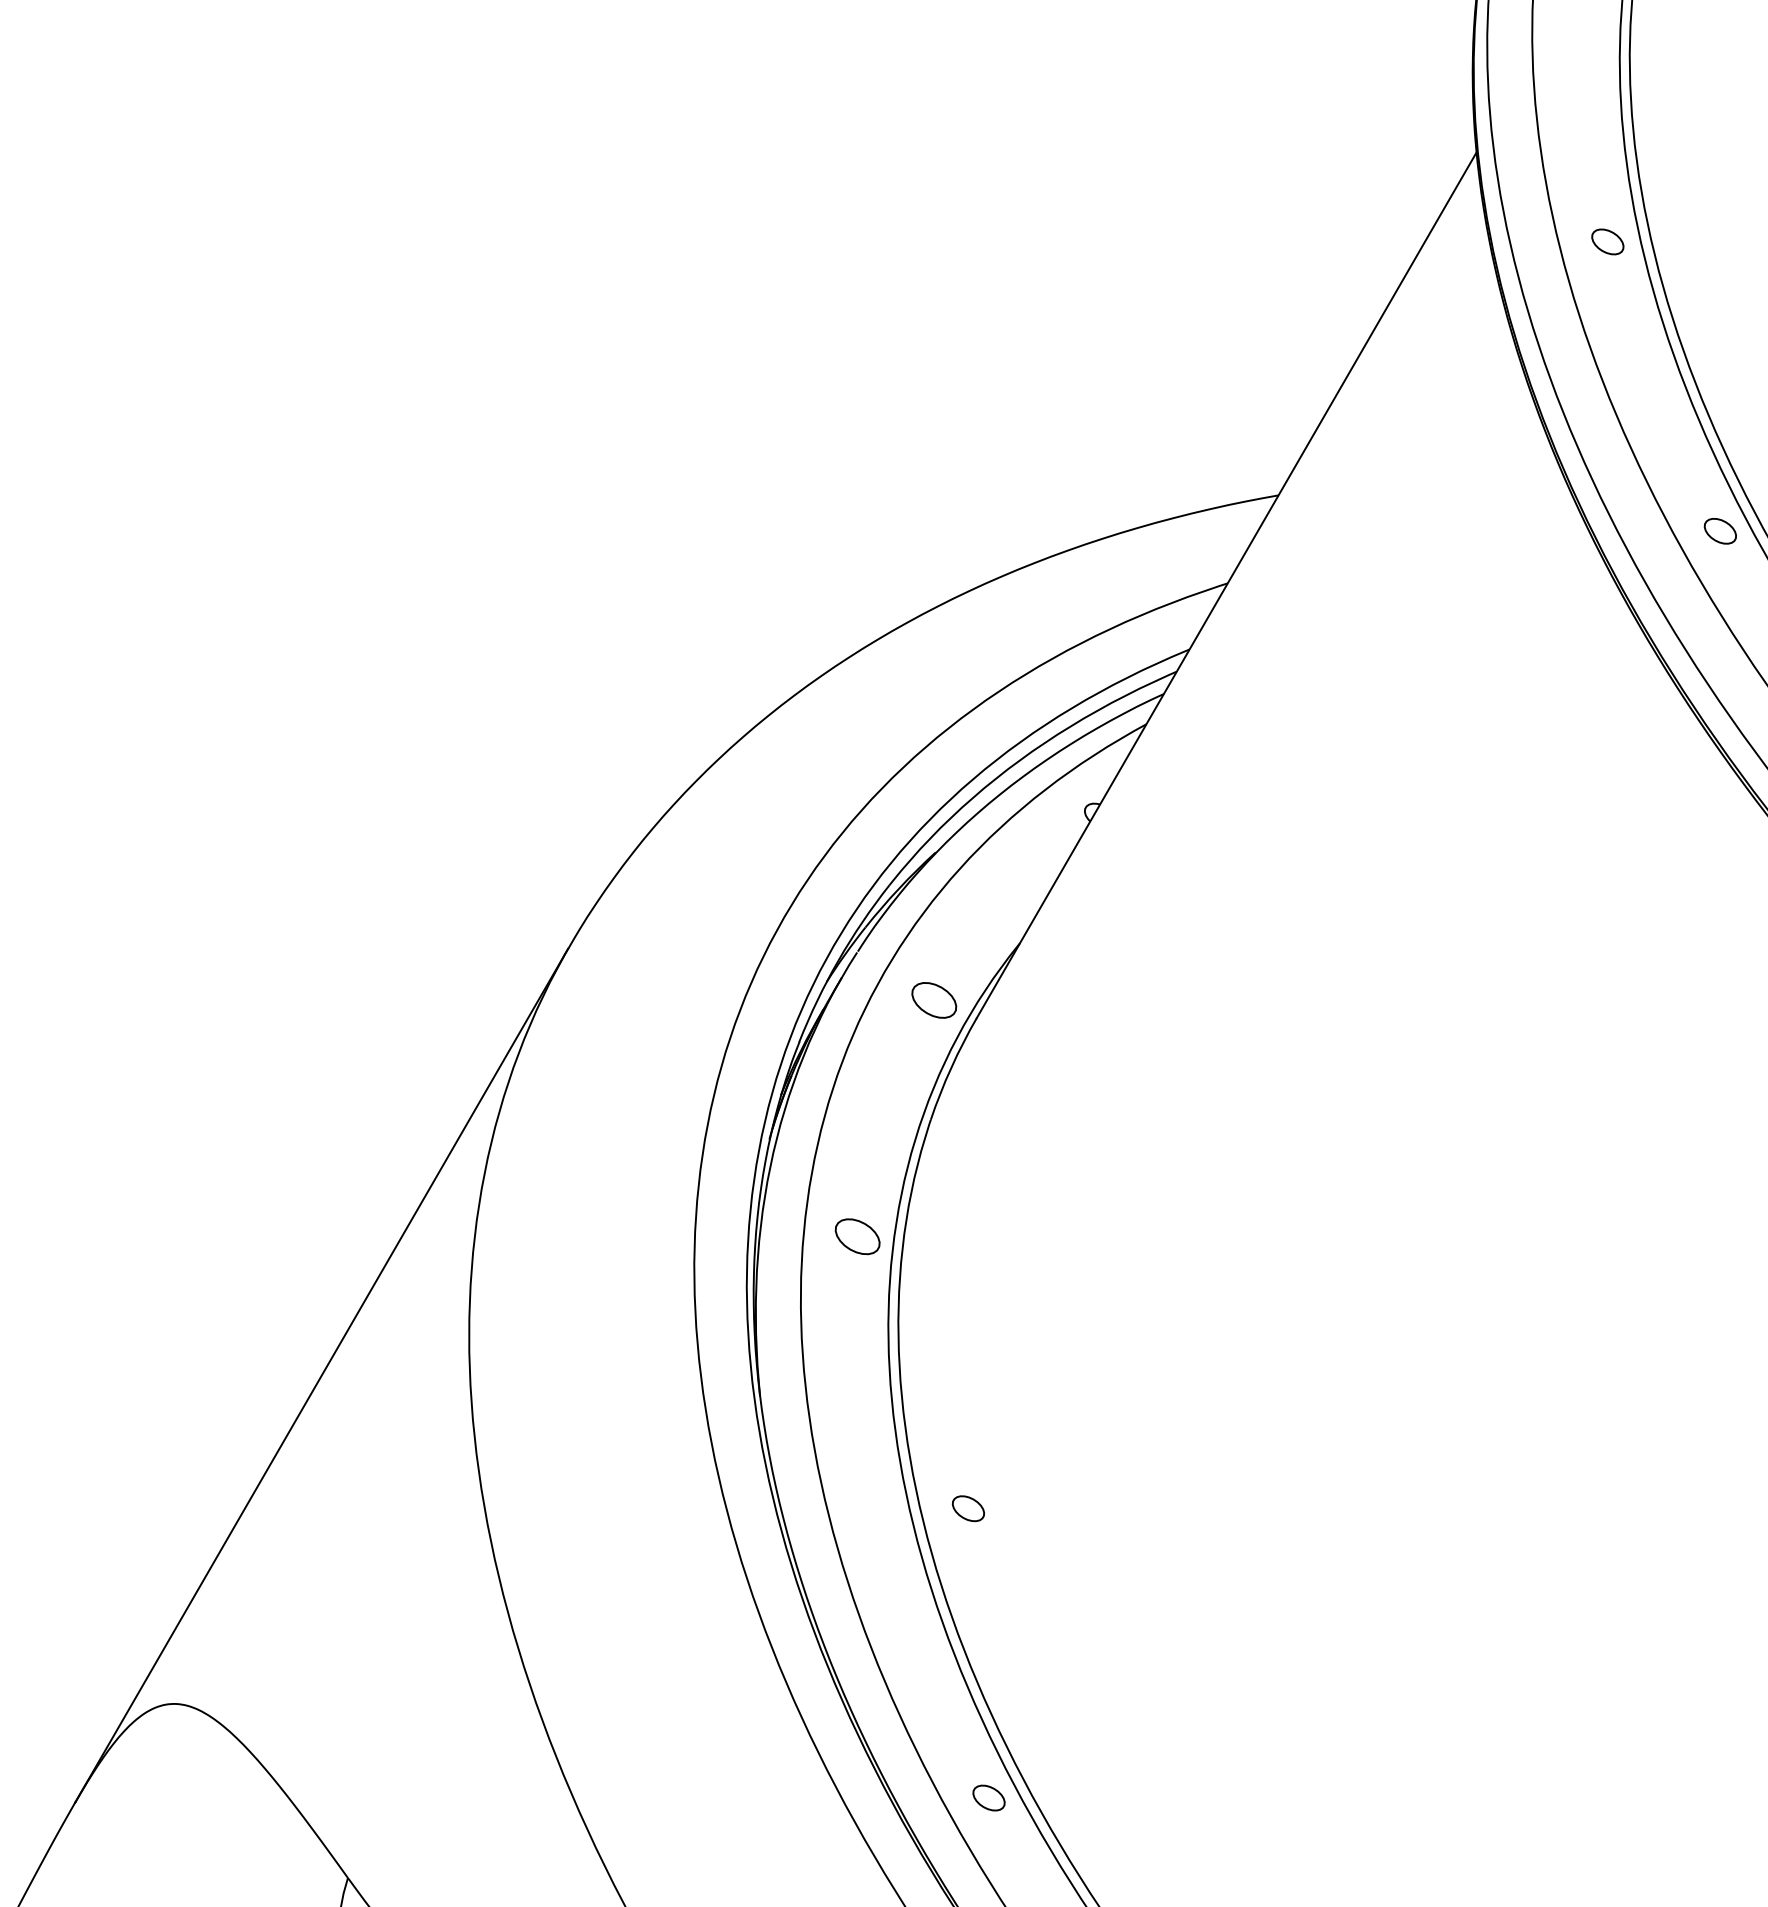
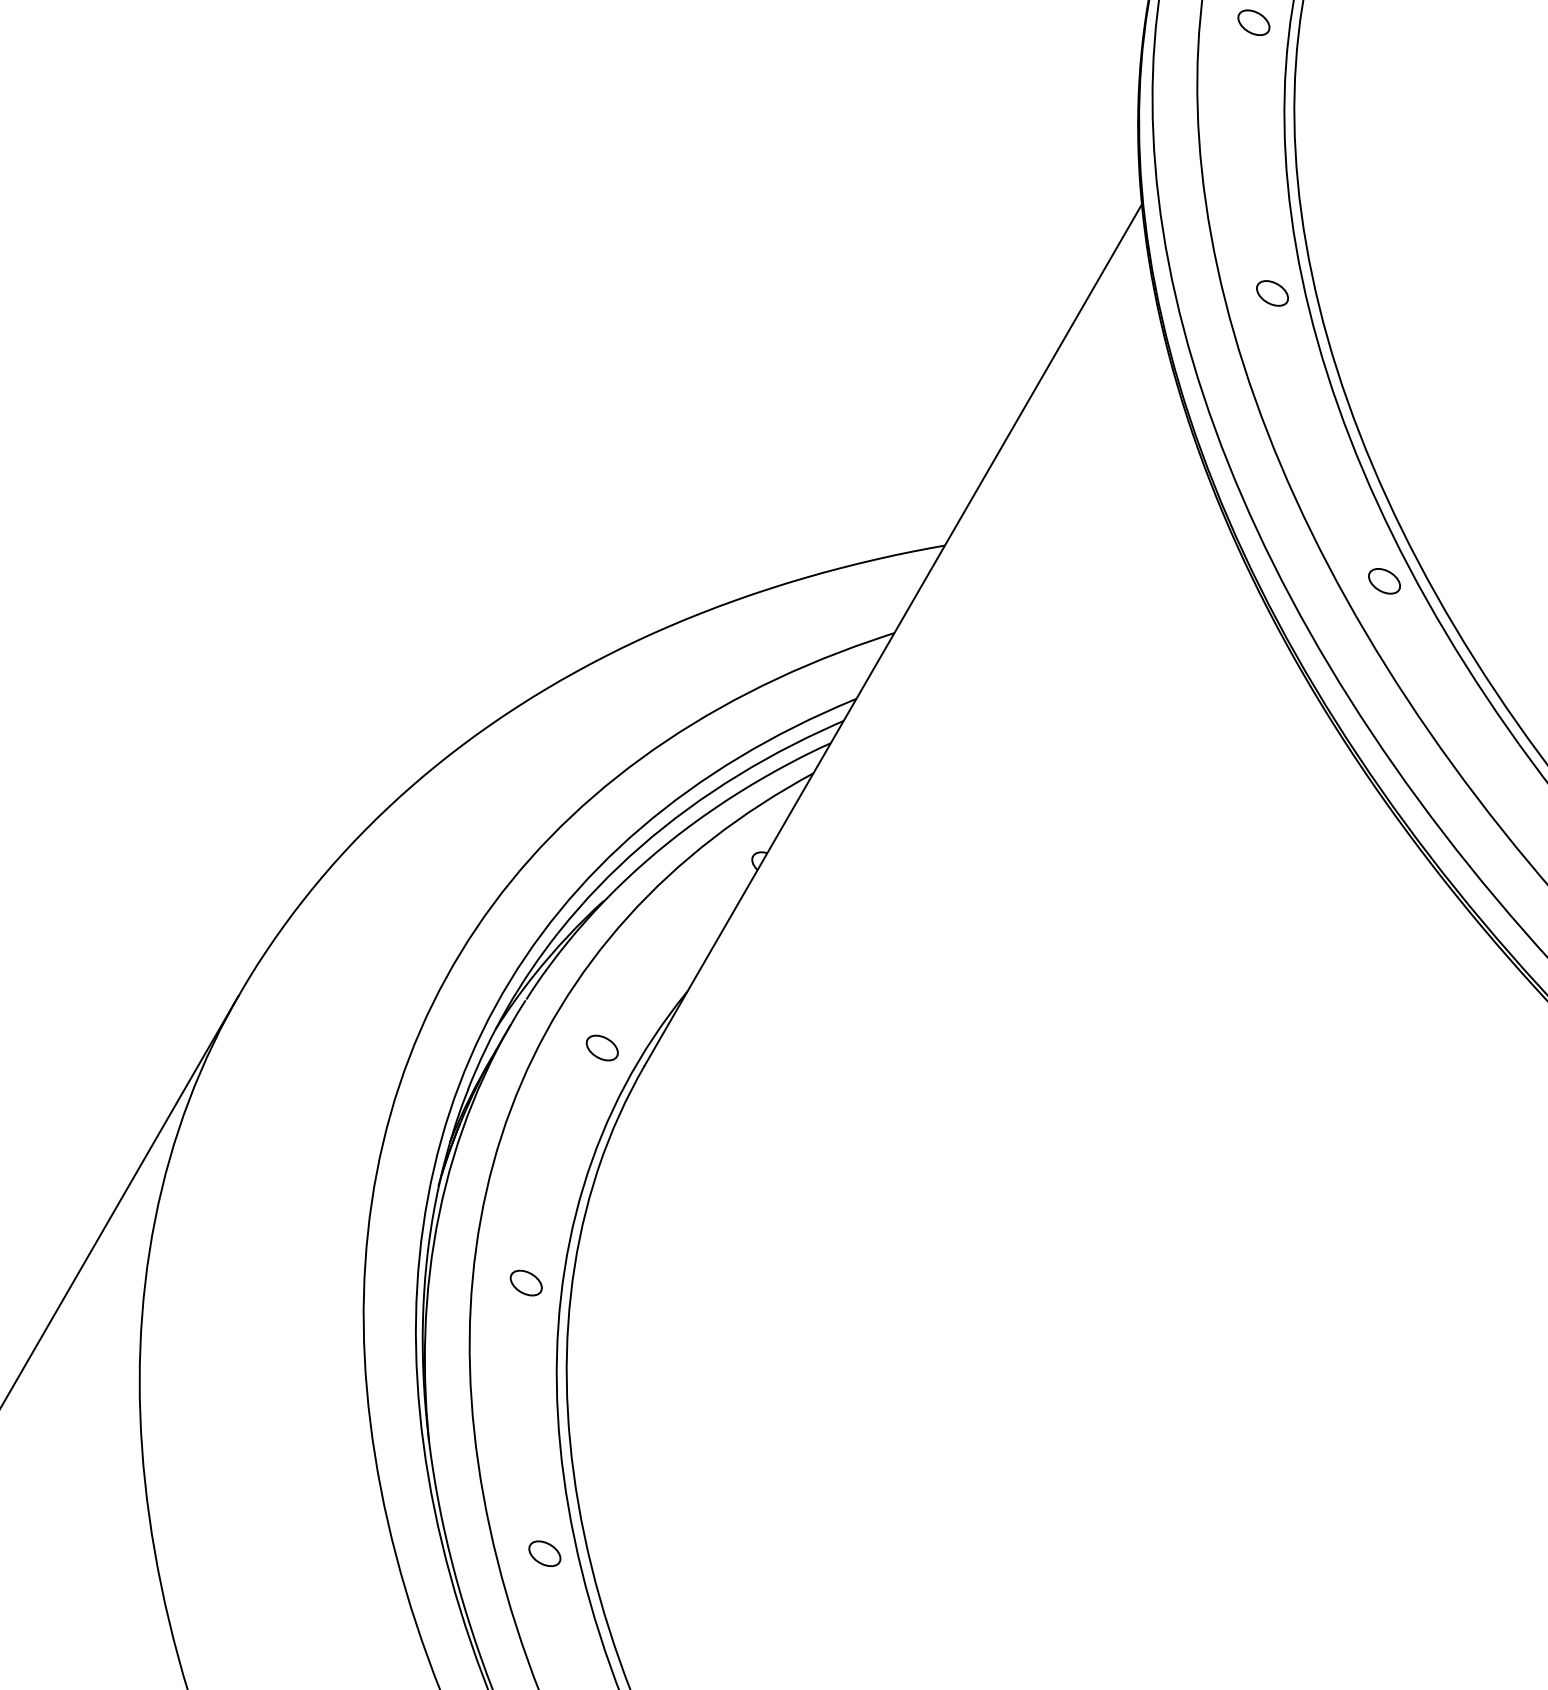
part: (933, 1000) -> (601, 1048), size x0.71
part: (857, 1236) -> (526, 1282), size x0.71
part: (967, 1508) -> (543, 1553), moved

